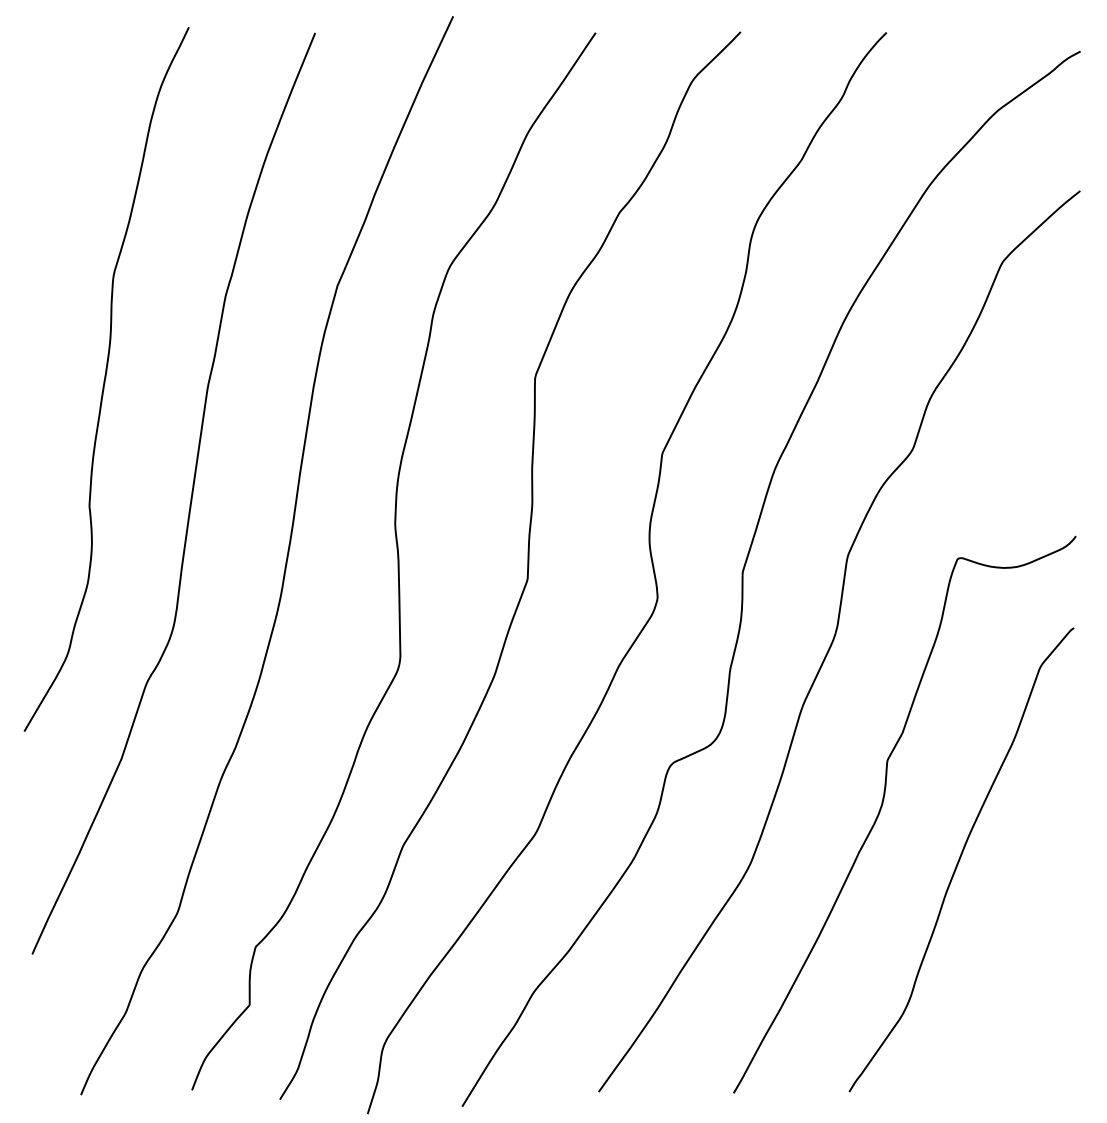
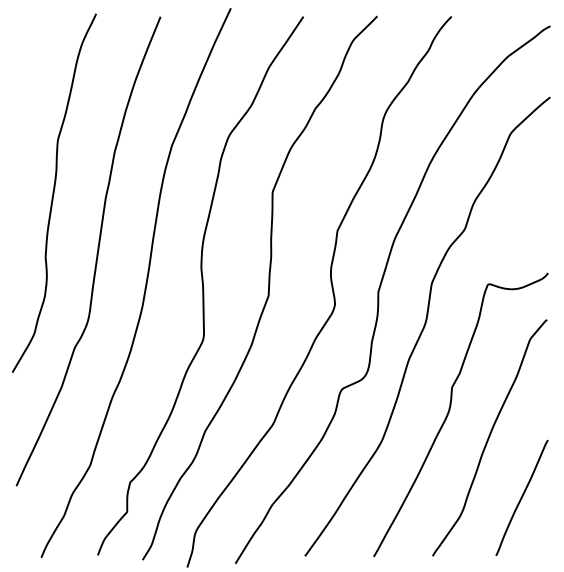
curve: (1023, 976) -> (521, 497), added

